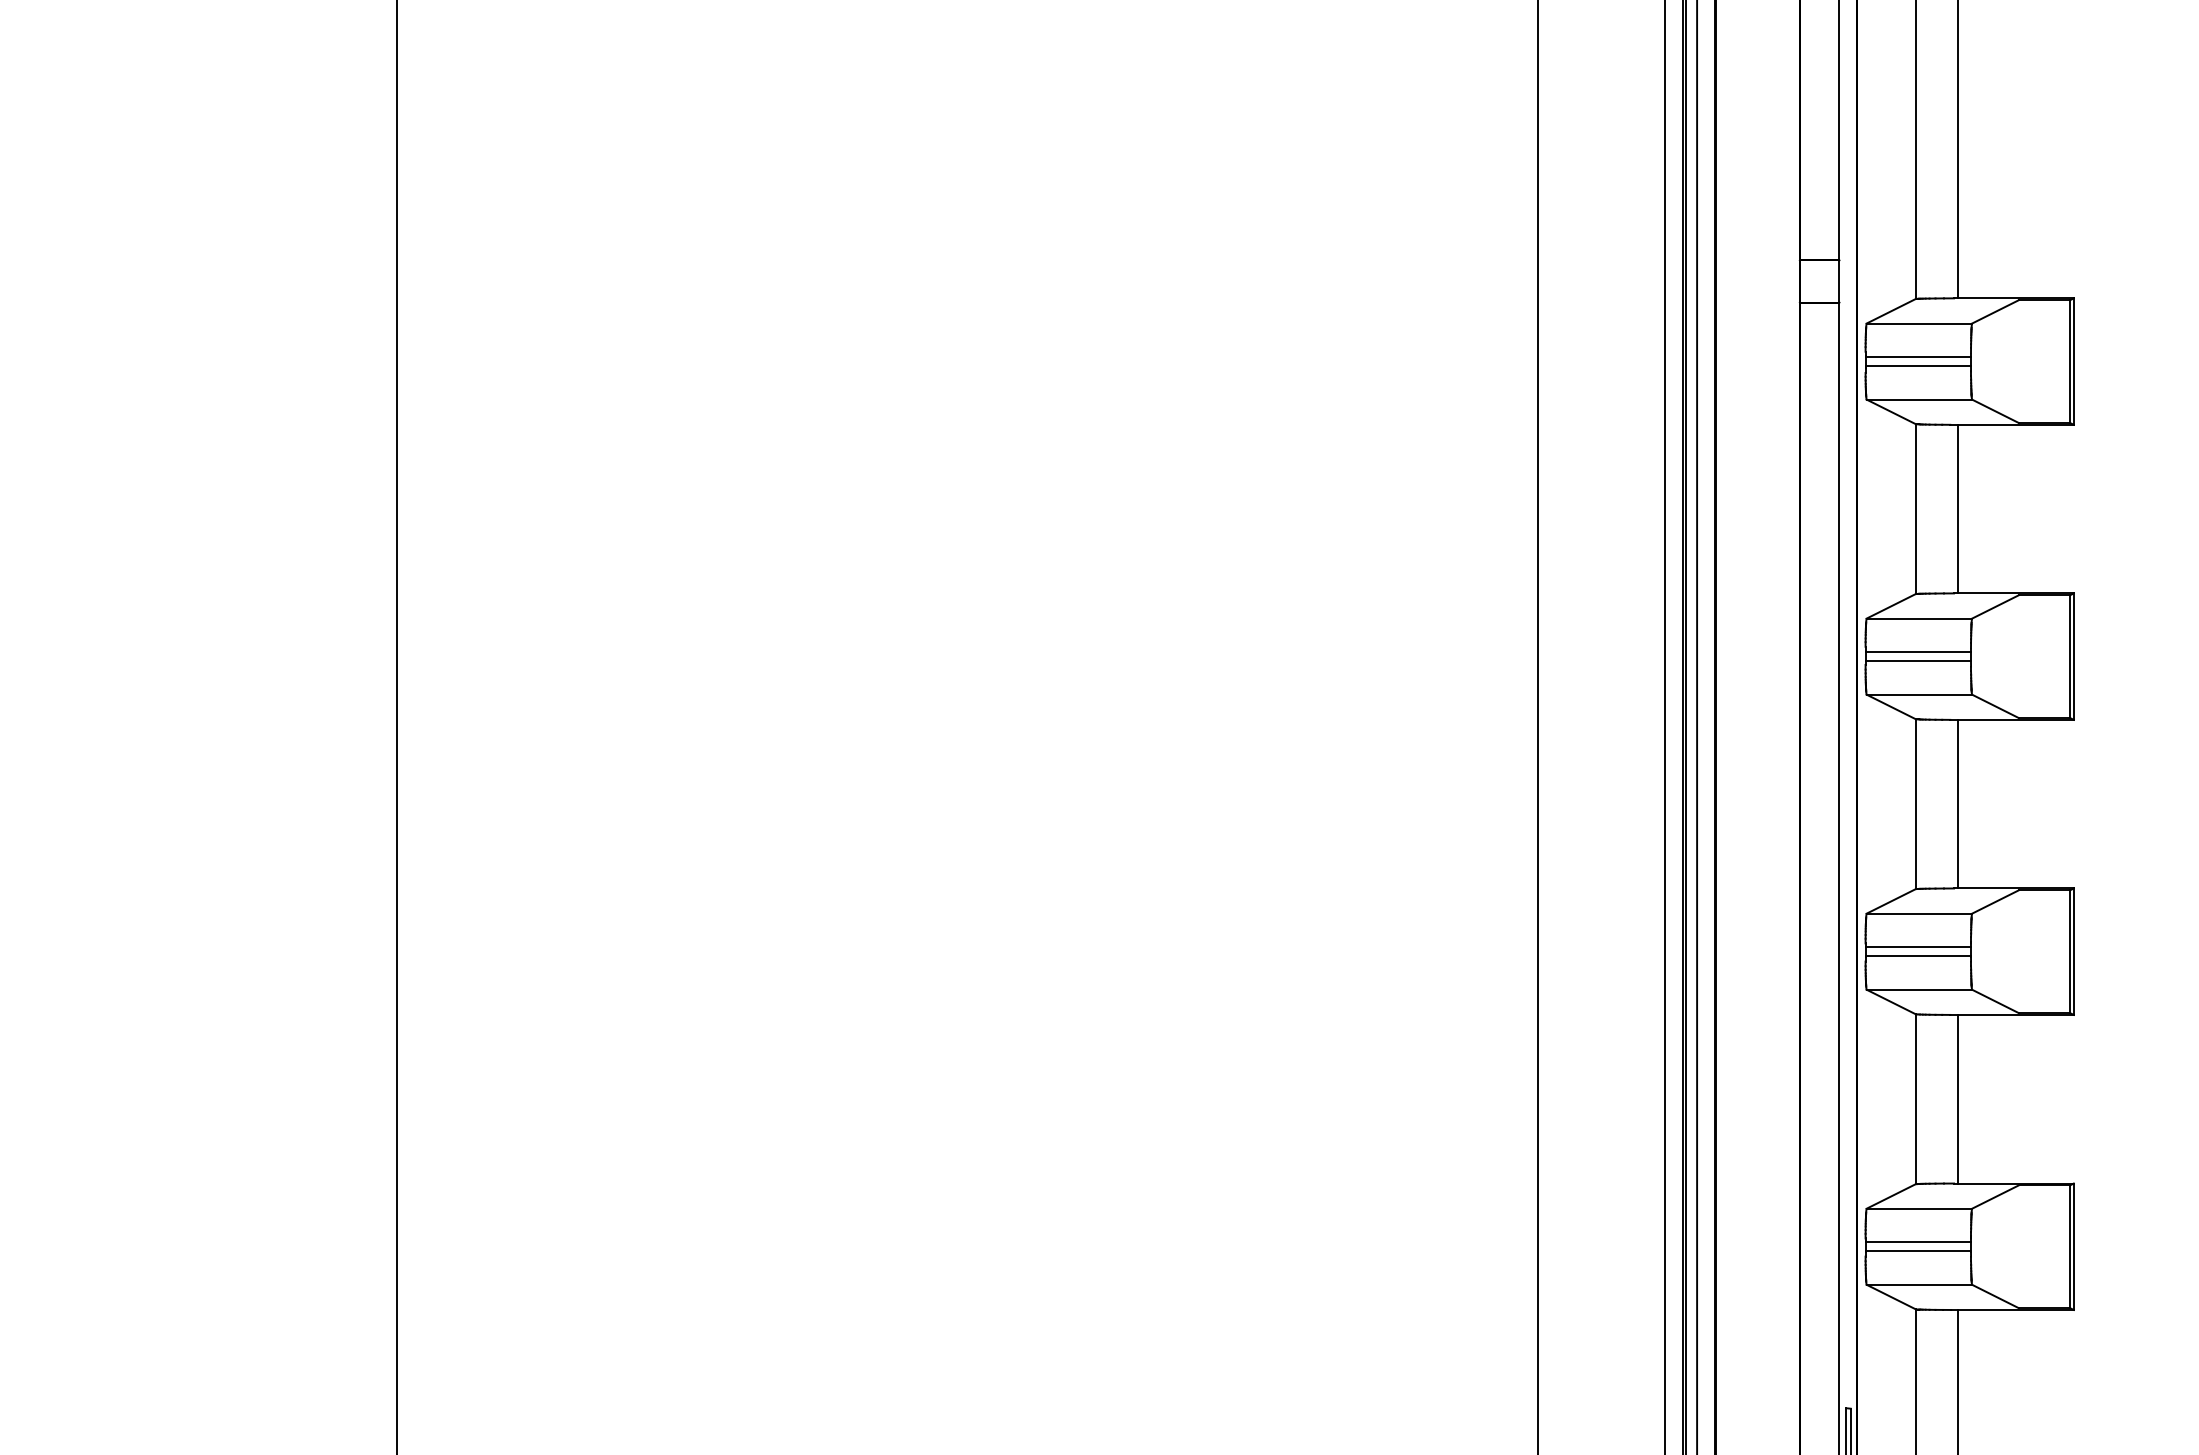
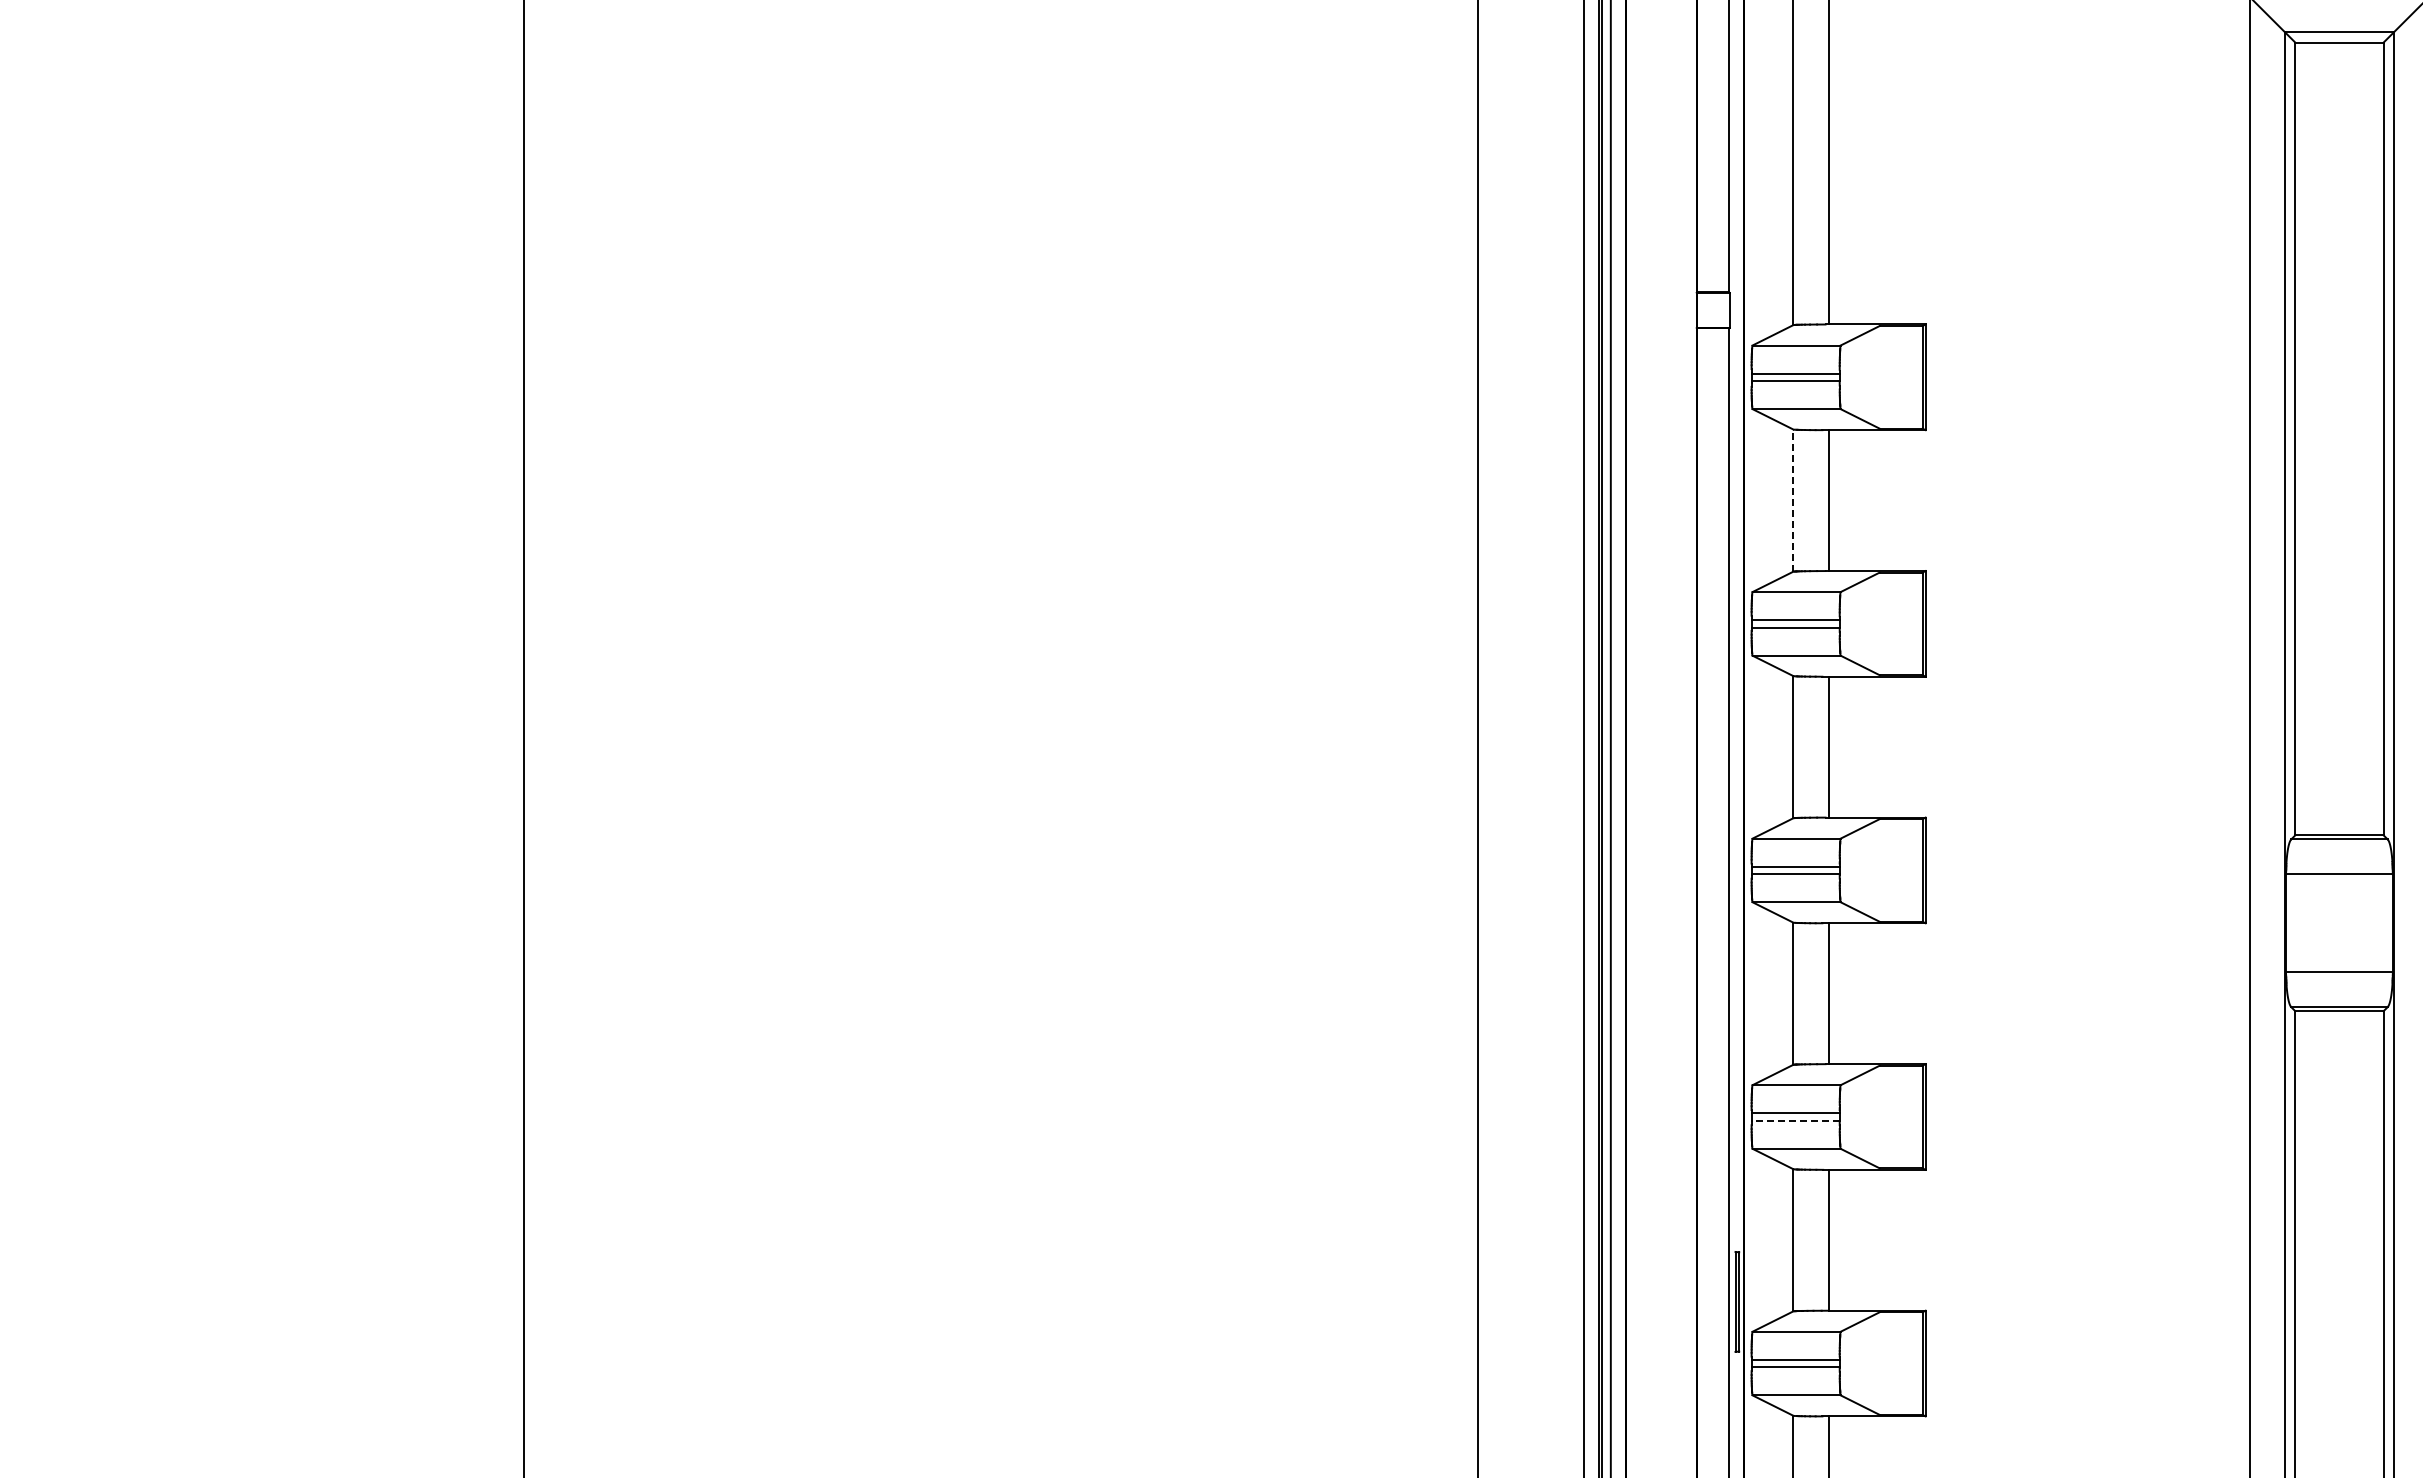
line: (1915, 508) -> (1793, 500), solid -> dashed
line: (1918, 1250) -> (1795, 1120), solid -> dashed

